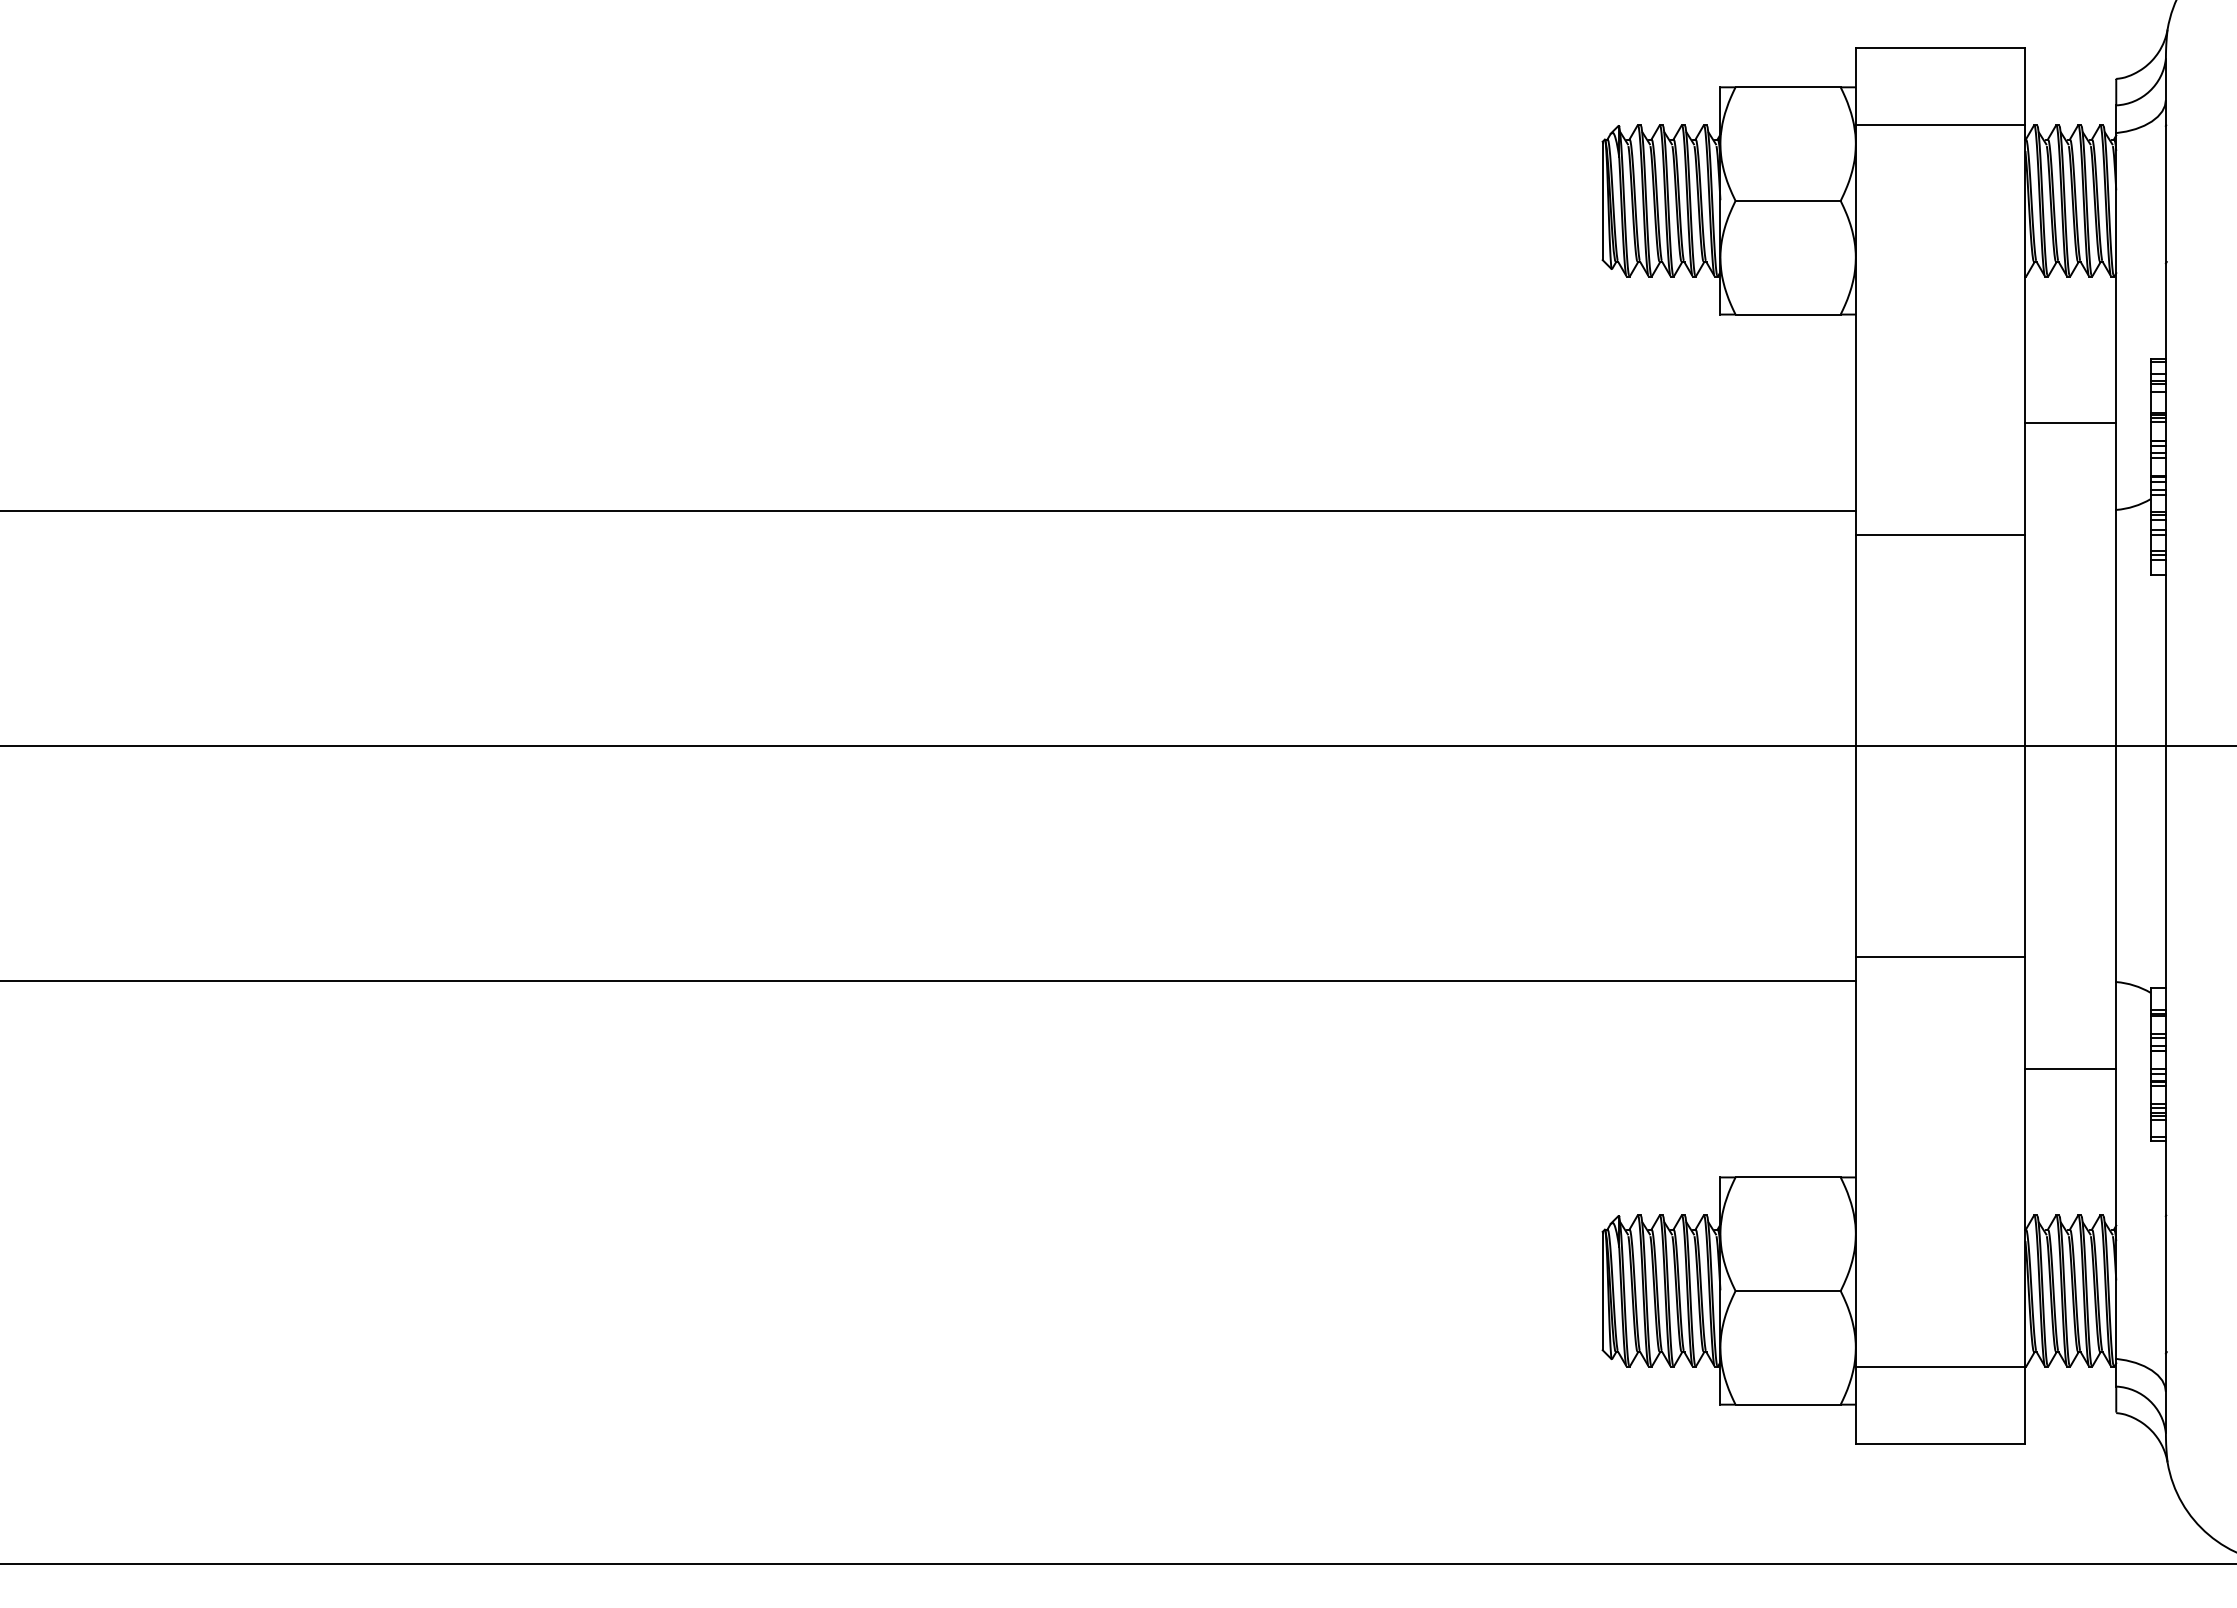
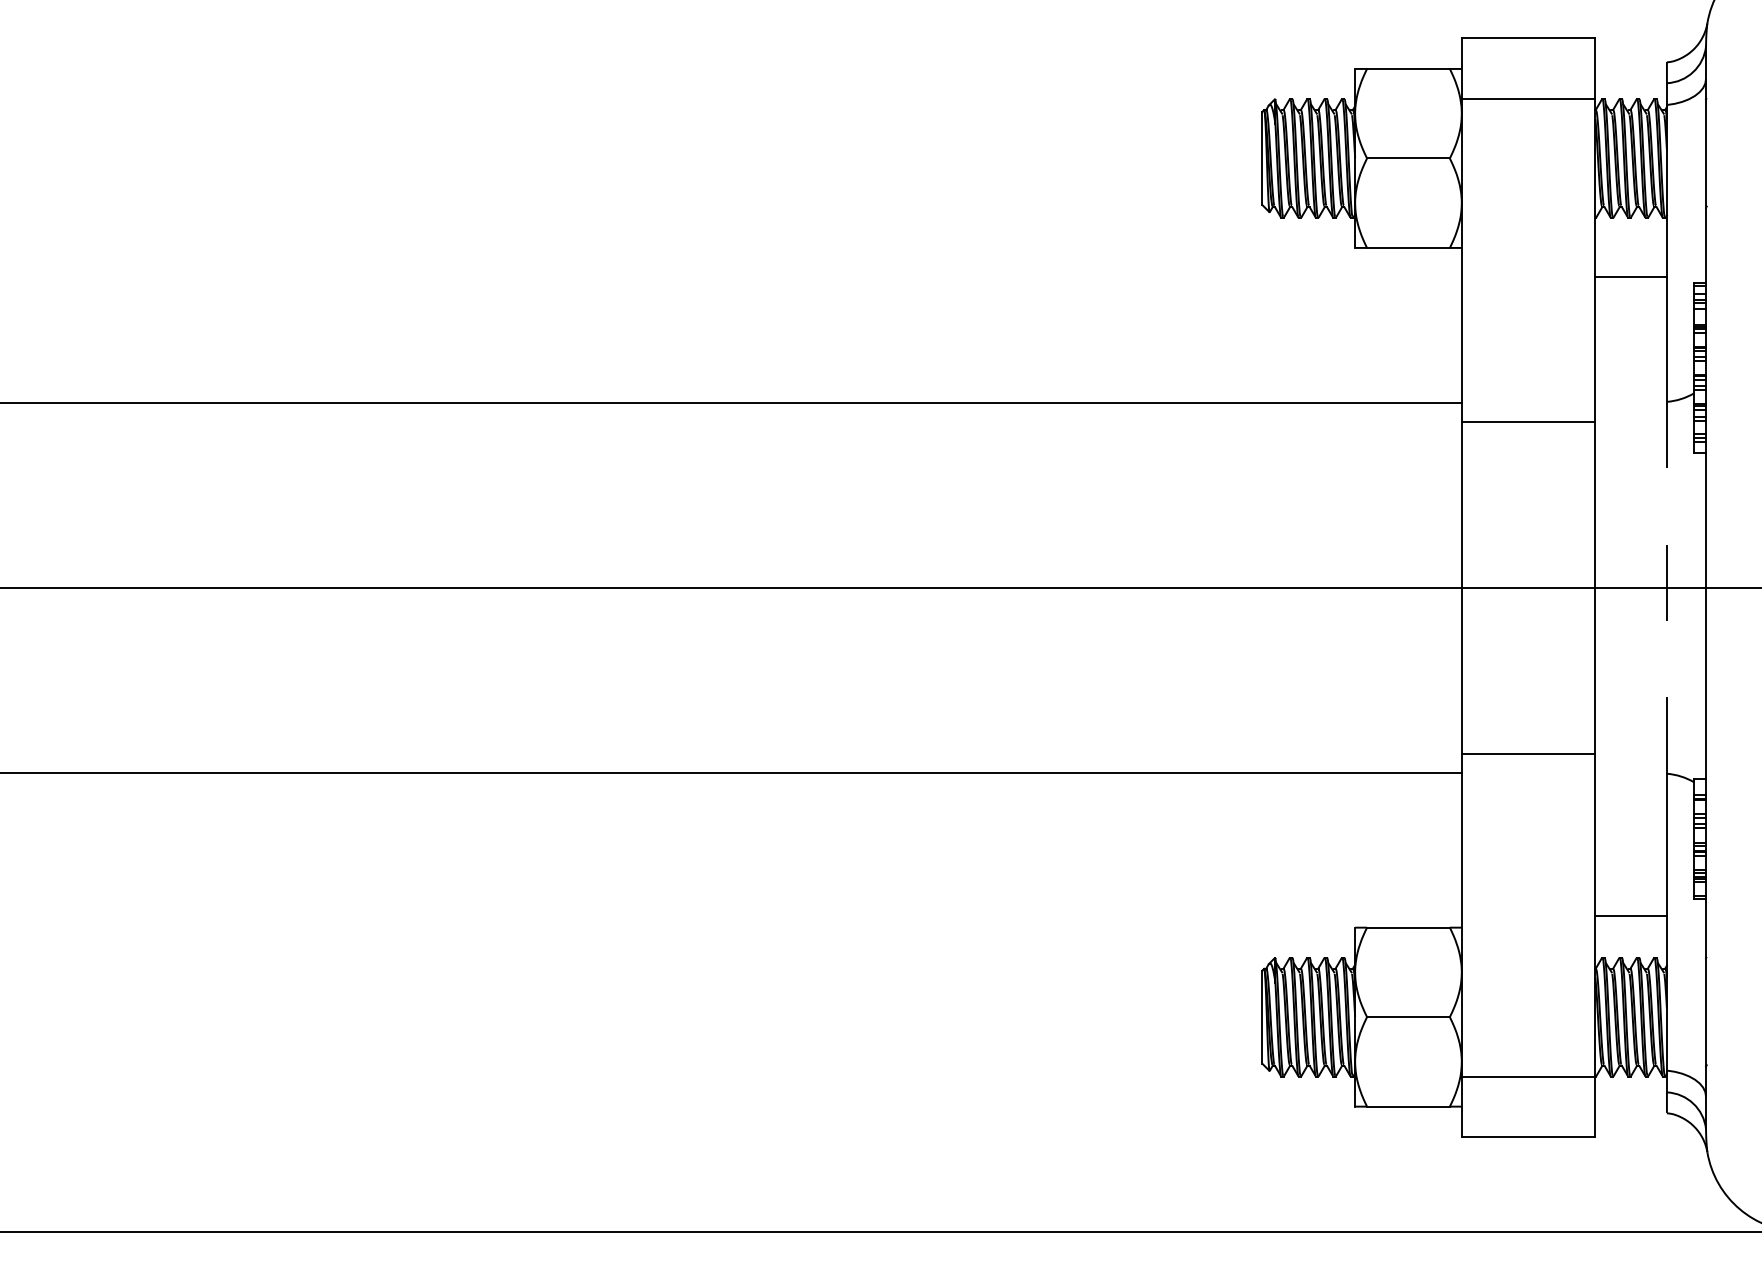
line: (2070, 422) -> (1630, 276), moved
line: (2116, 745) -> (1667, 587), solid -> dashed
line: (2070, 1069) -> (1630, 915), moved

